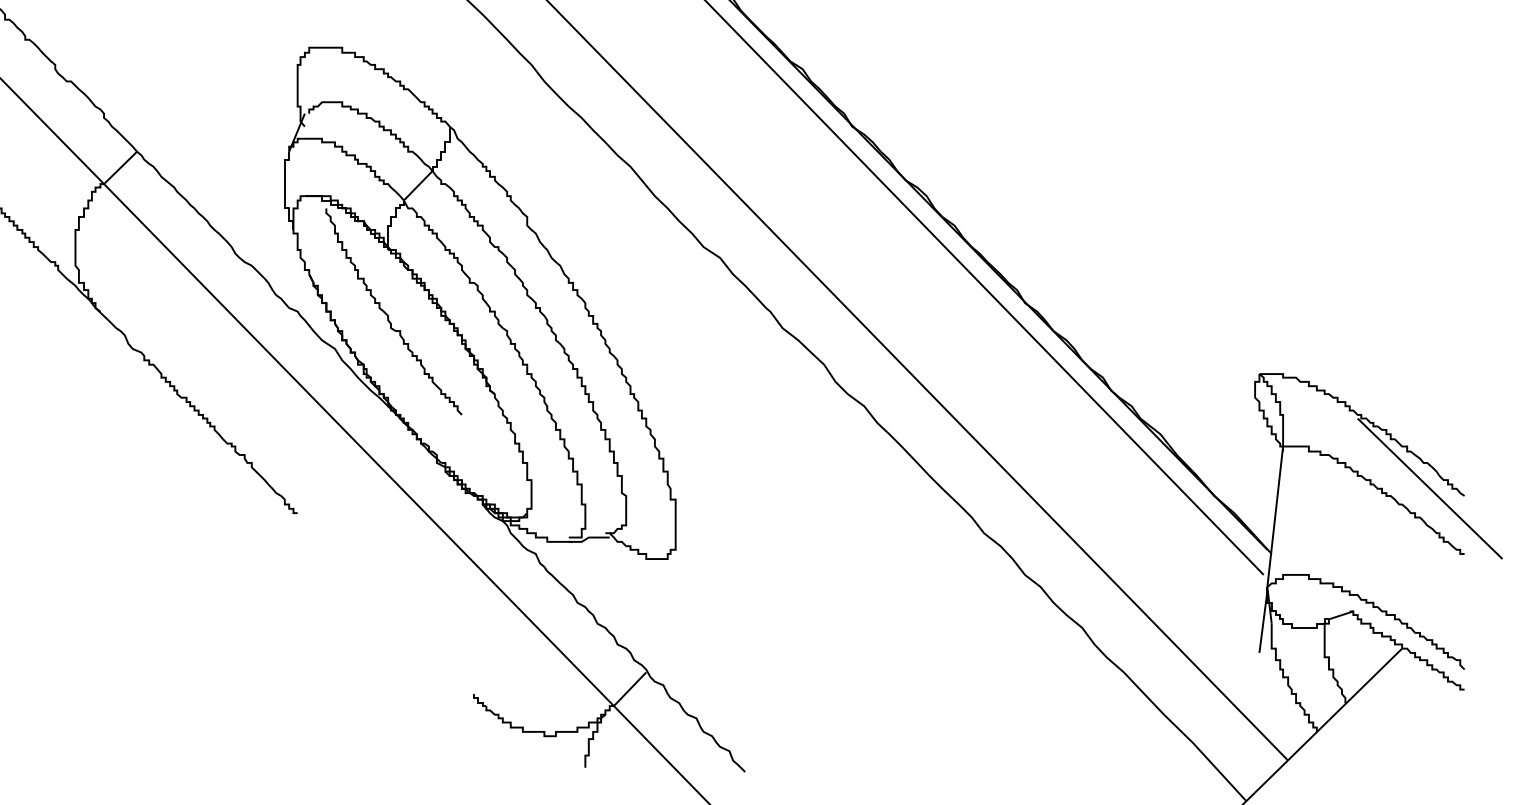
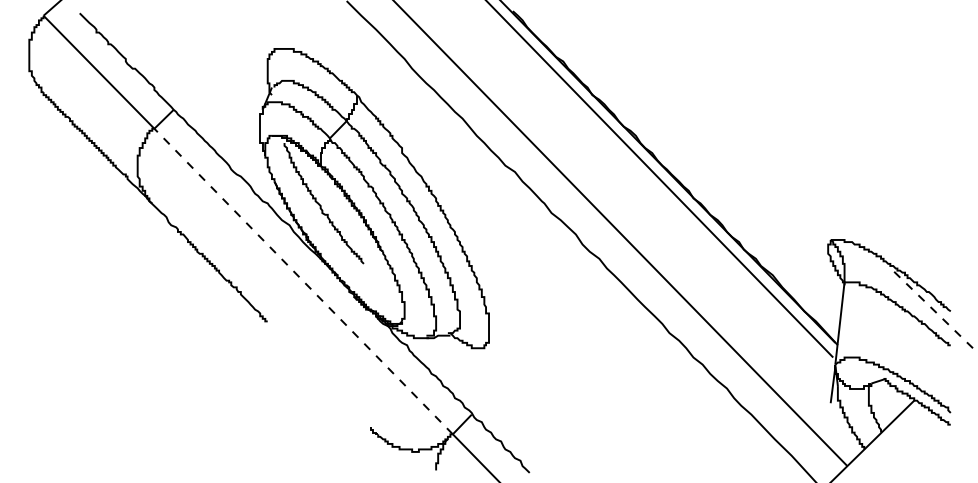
line: (358, 445) -> (303, 281), solid -> dashed
line: (1429, 487) -> (930, 306), solid -> dashed

